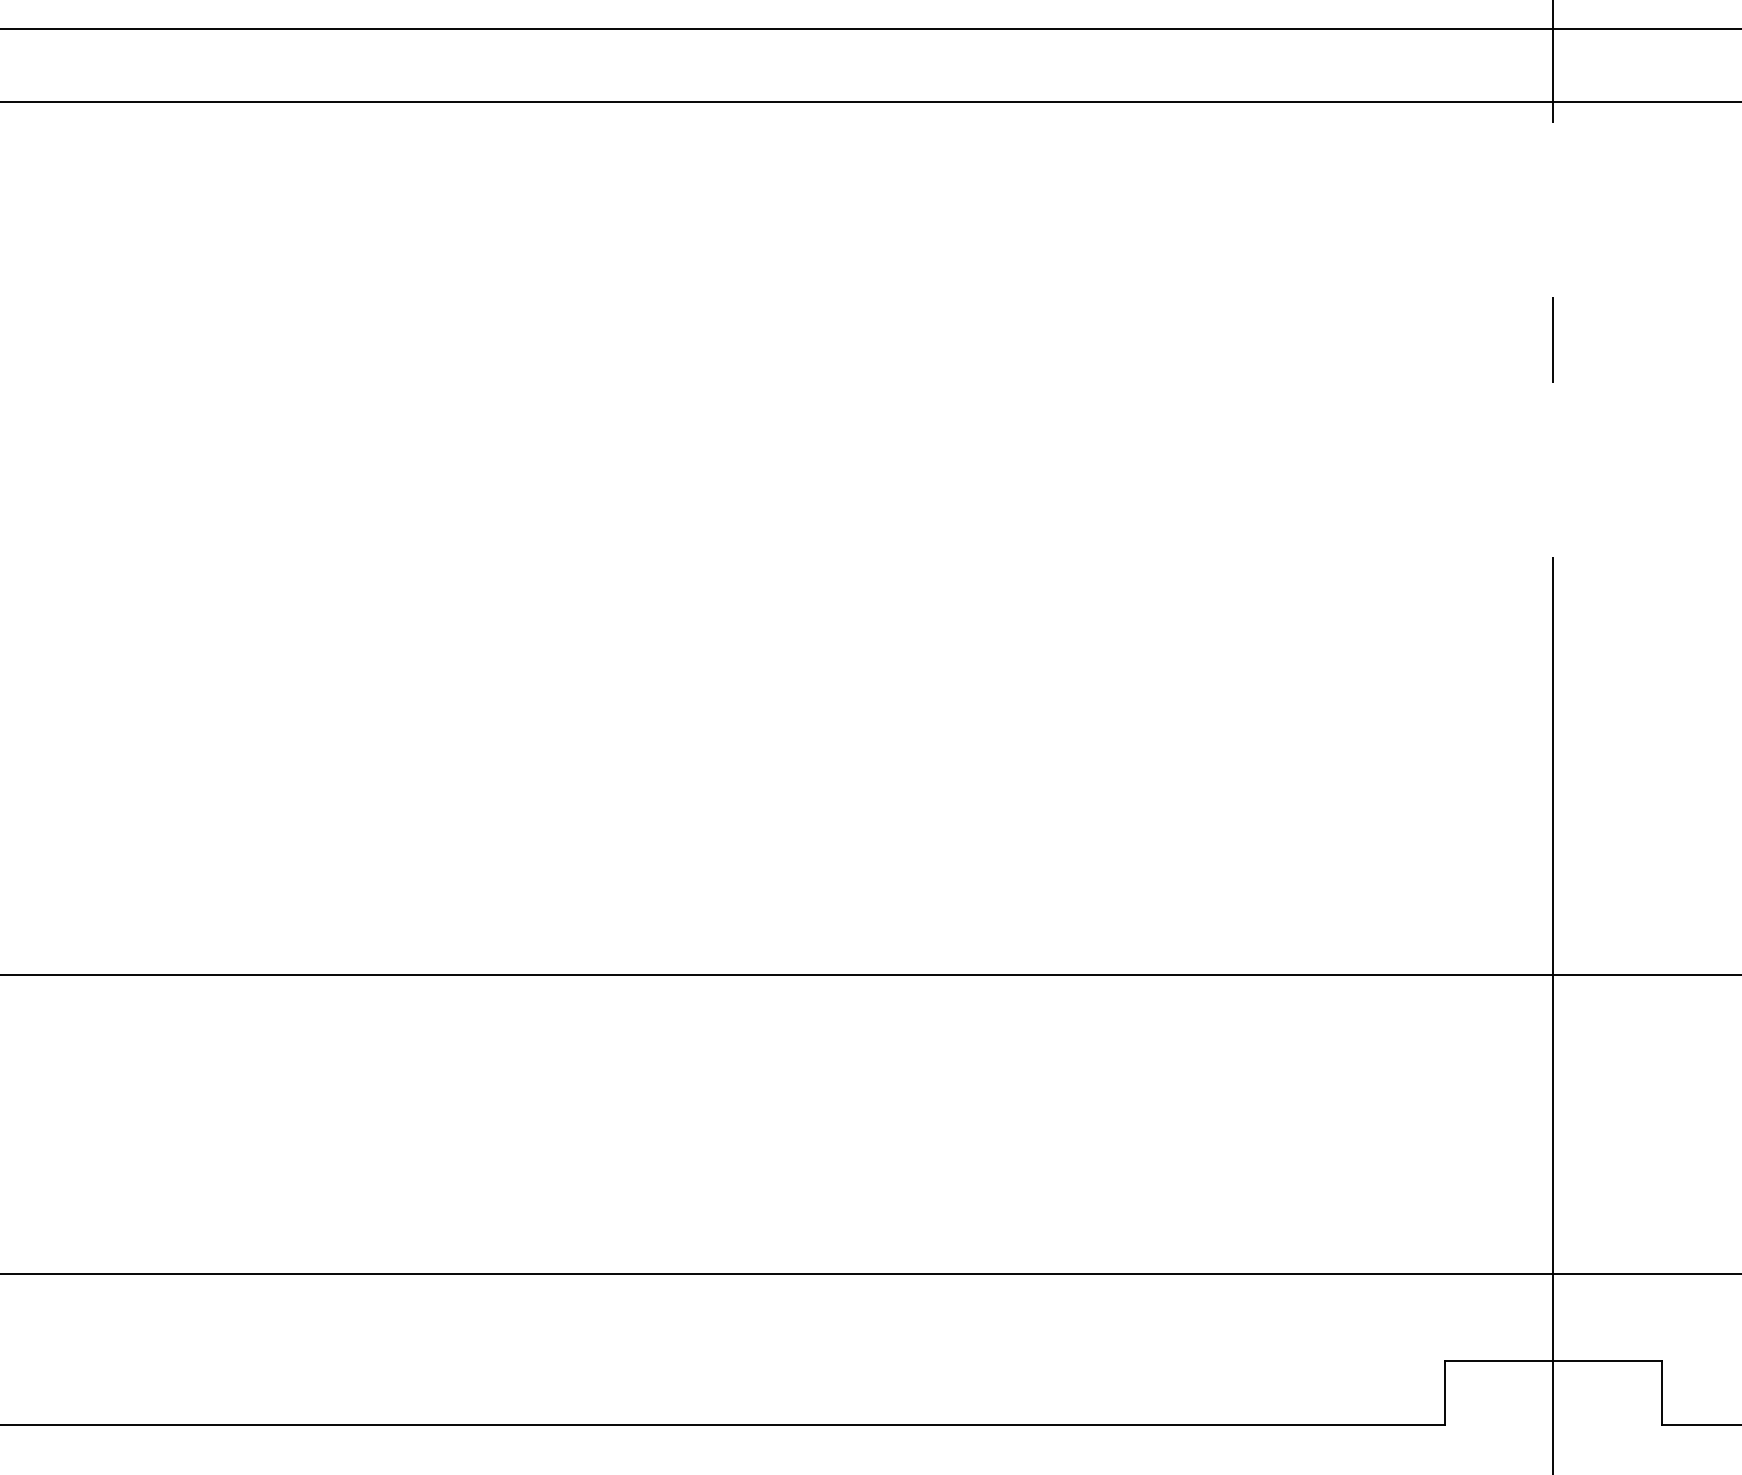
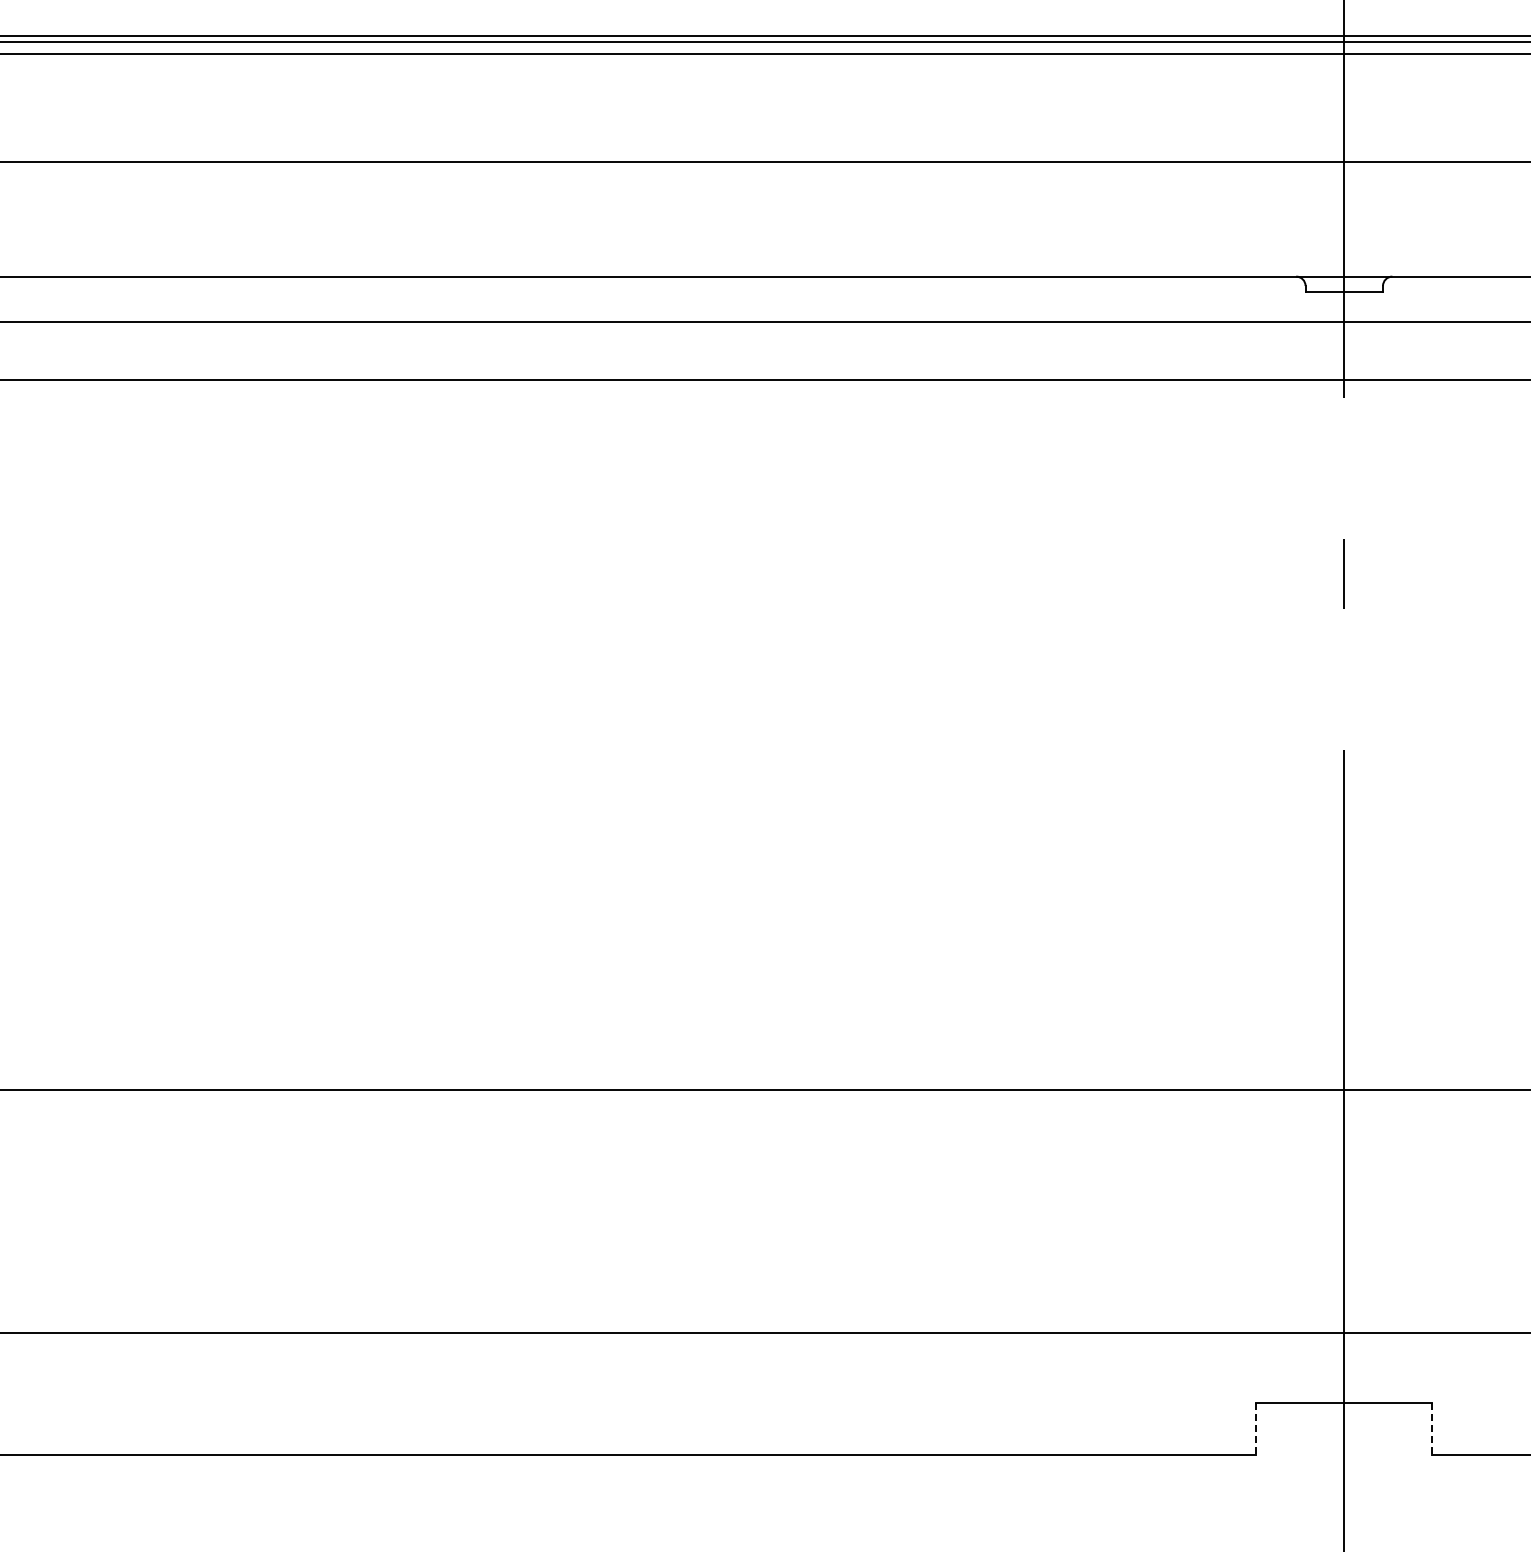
line: (1445, 1393) -> (1256, 1429), solid -> dashed
line: (1661, 1393) -> (1432, 1429), solid -> dashed

